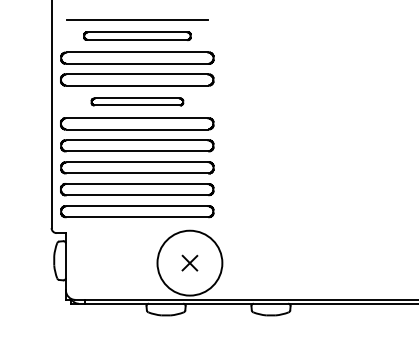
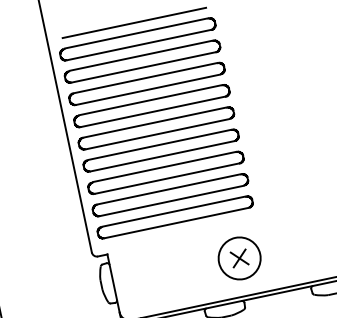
part: (137, 35) -> (137, 38), size x1.43
part: (137, 101) -> (151, 105), size x1.67
circle: (189, 262) -> (239, 257), size x0.62

